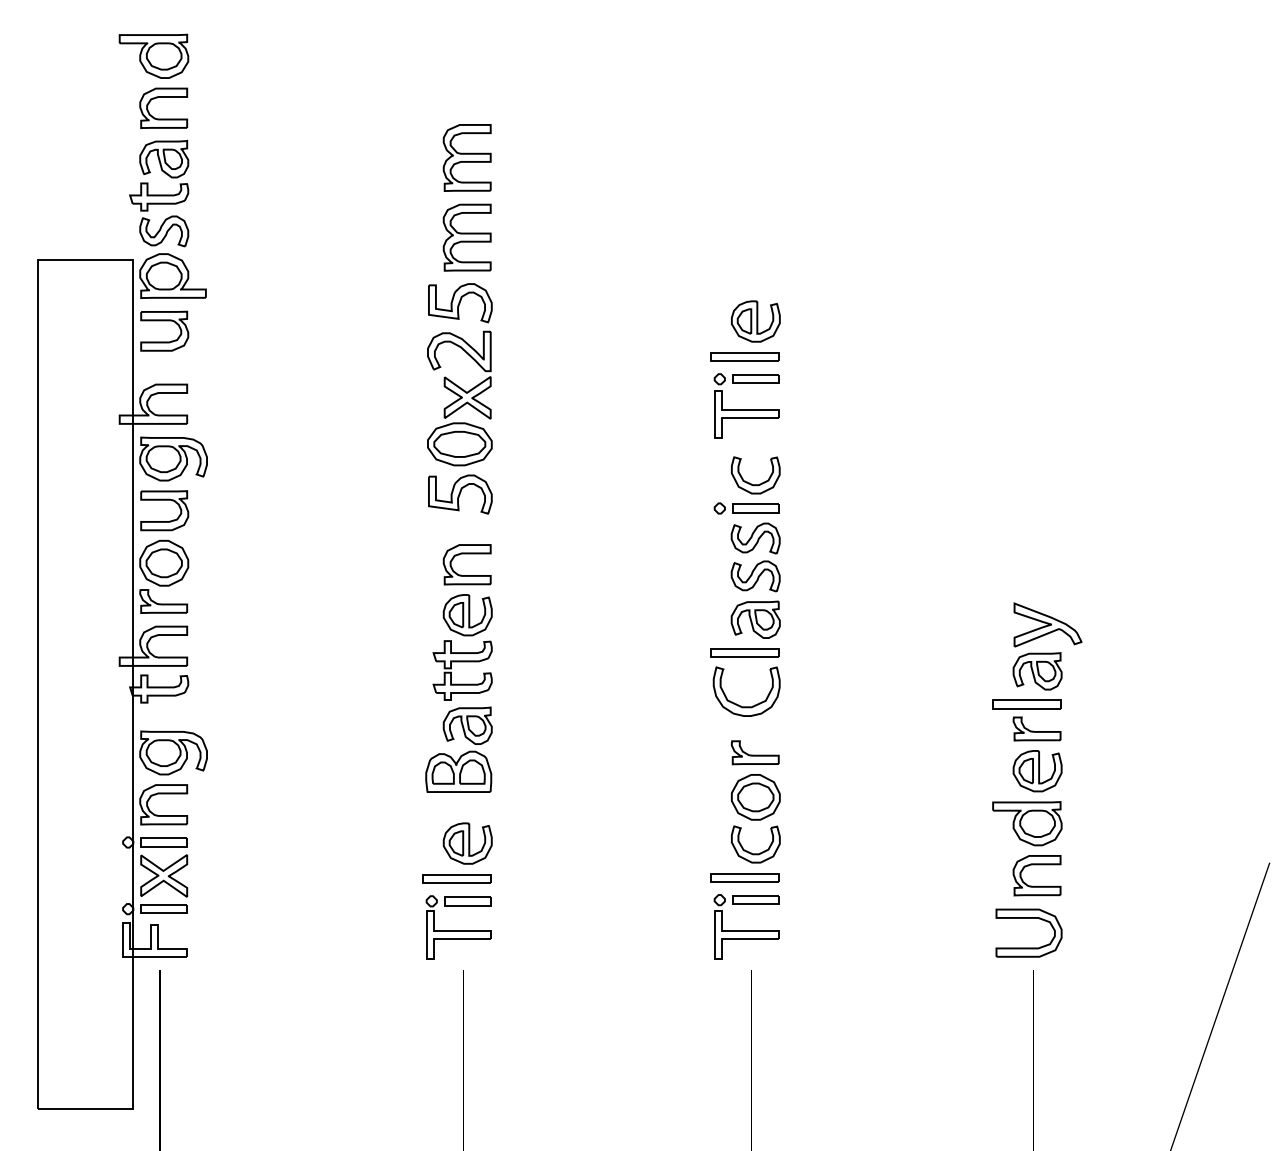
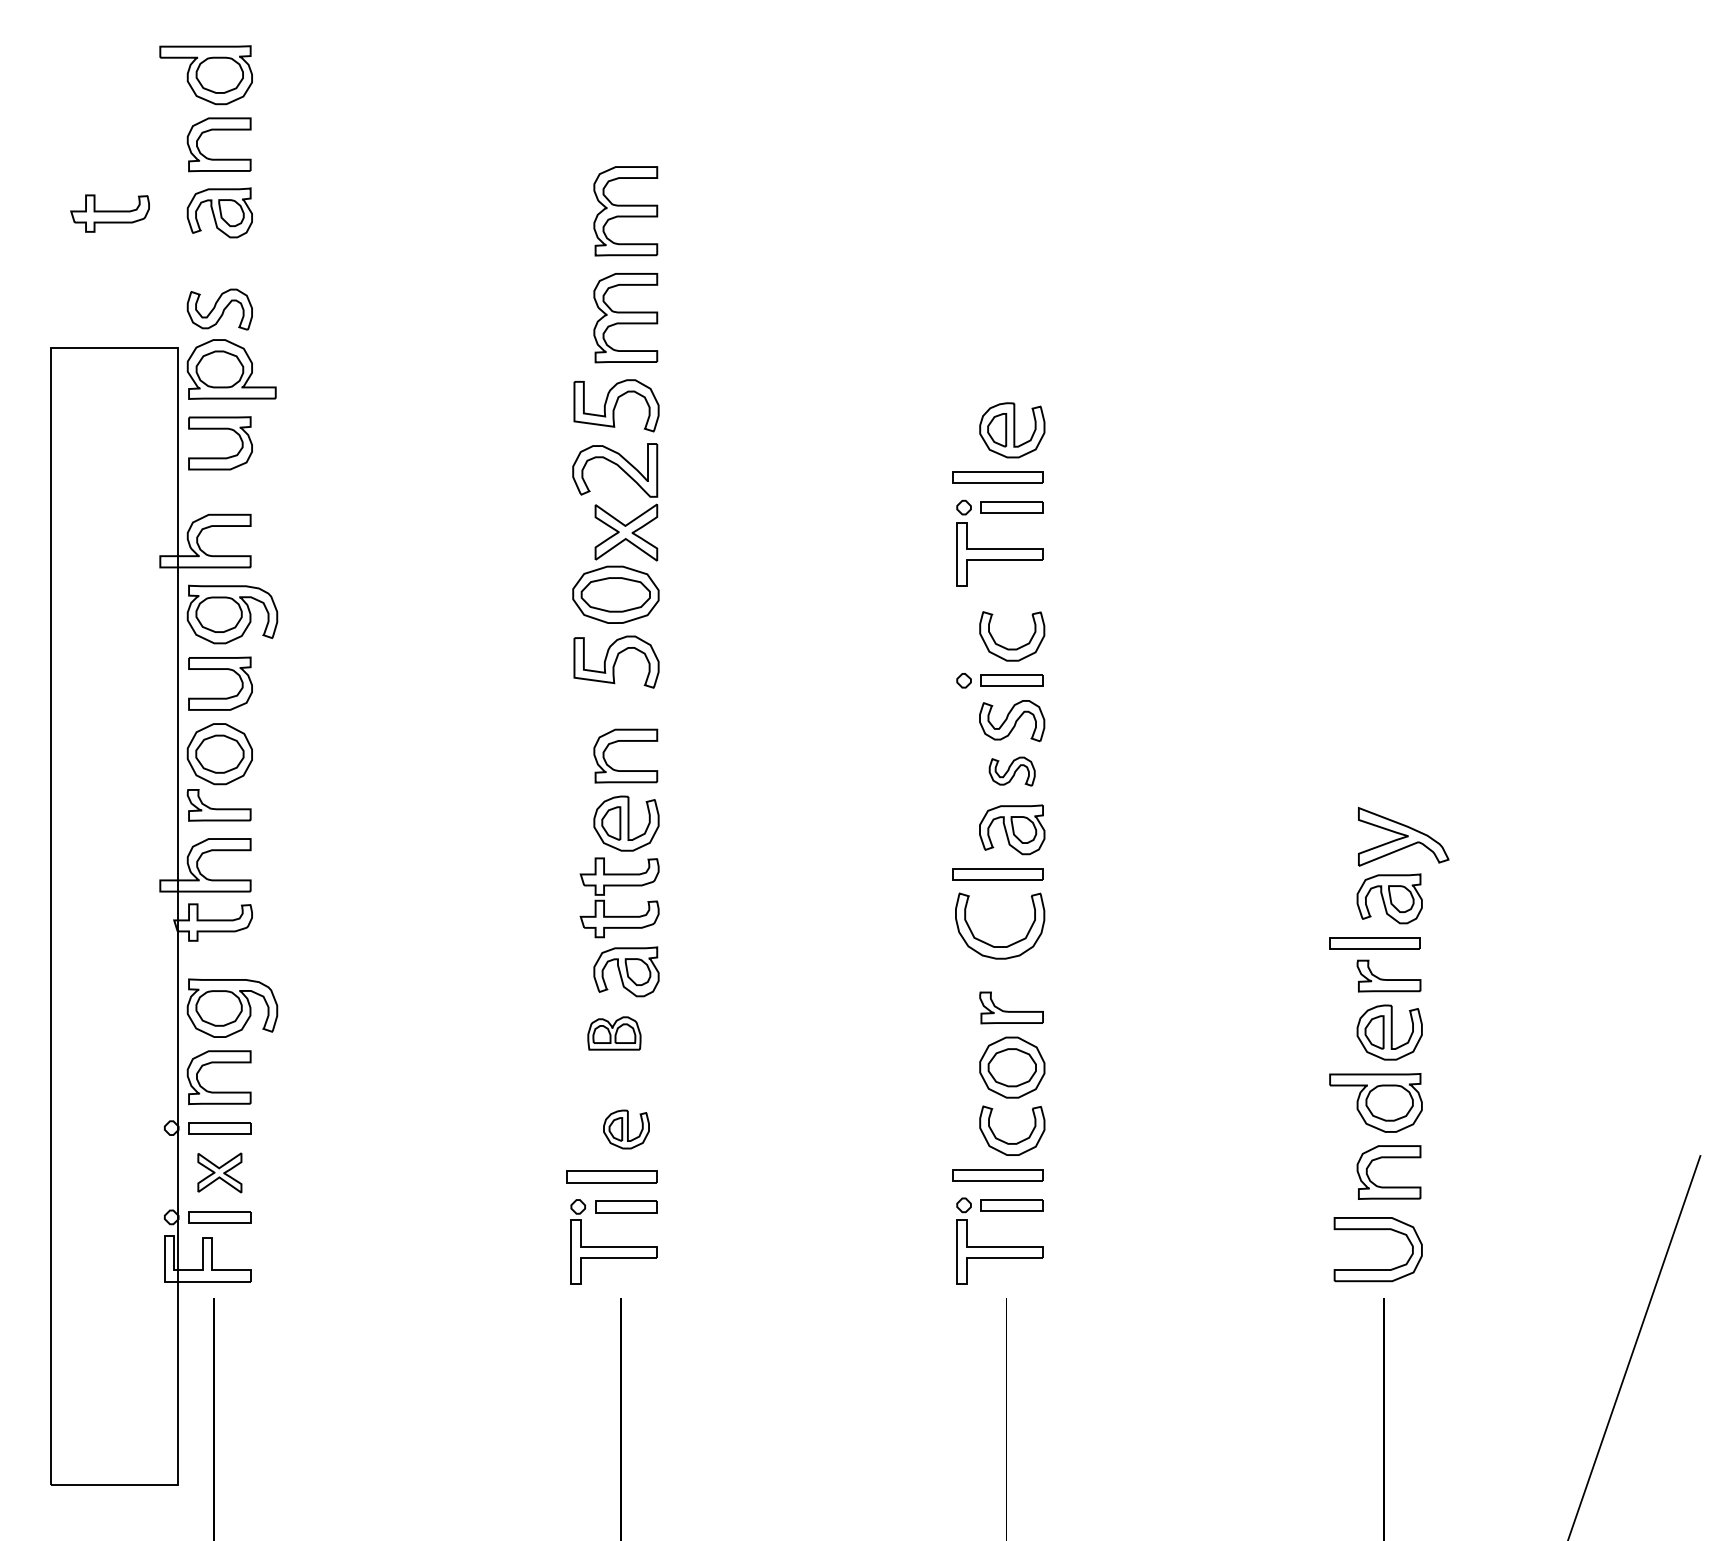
part: (158, 196) -> (109, 213), moved
part: (755, 576) -> (1012, 771), size x0.7
part: (458, 771) -> (614, 1033), size x0.6
part: (467, 843) -> (626, 1129), size x0.7
part: (163, 875) -> (219, 1172), size x0.7

